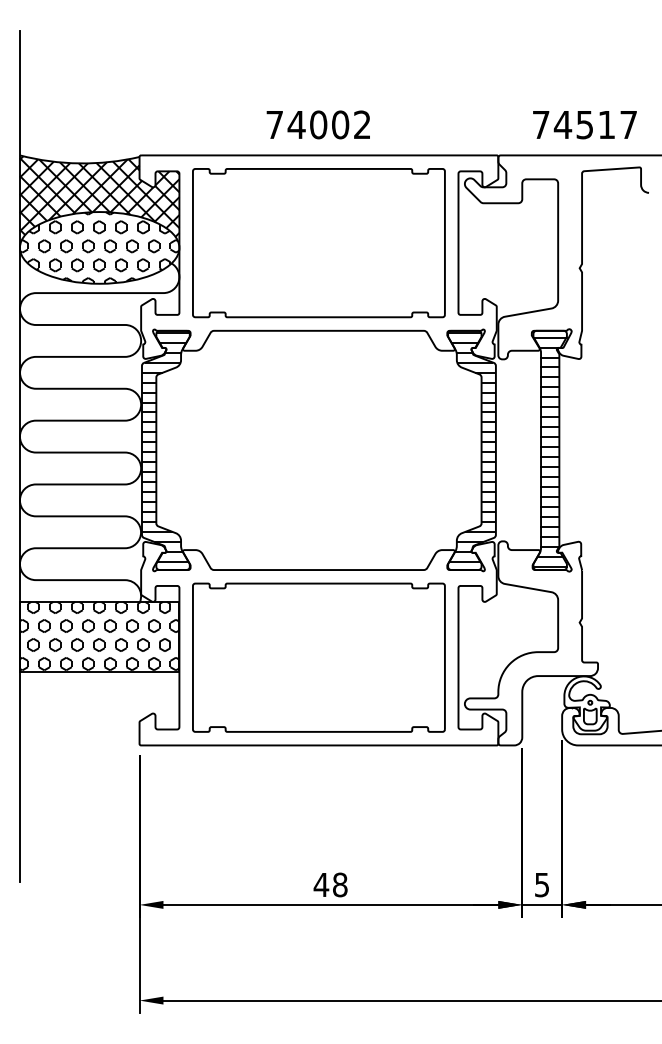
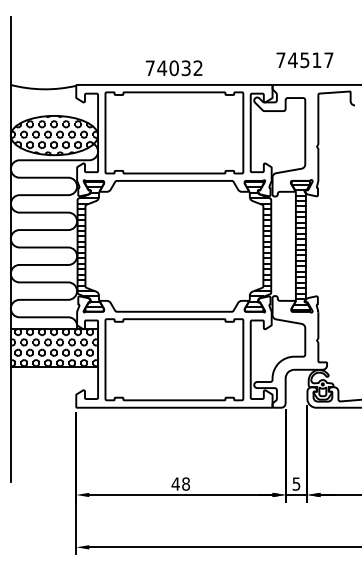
text: (339, 125) -> (185, 68), 74002 -> 74032
text: (584, 125) -> (304, 60), moved
hatch: (99, 202) -> (54, 110), removed

